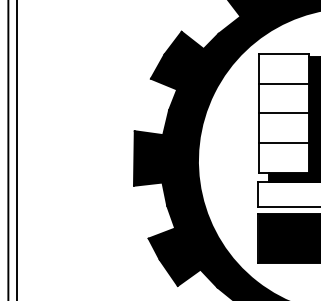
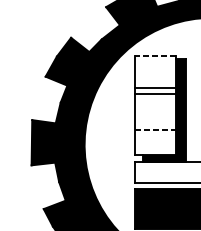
line: (283, 53) -> (155, 55), solid -> dashed
line: (283, 84) -> (155, 94), moved
line: (283, 112) -> (155, 88), moved
line: (283, 143) -> (155, 130), solid -> dashed

